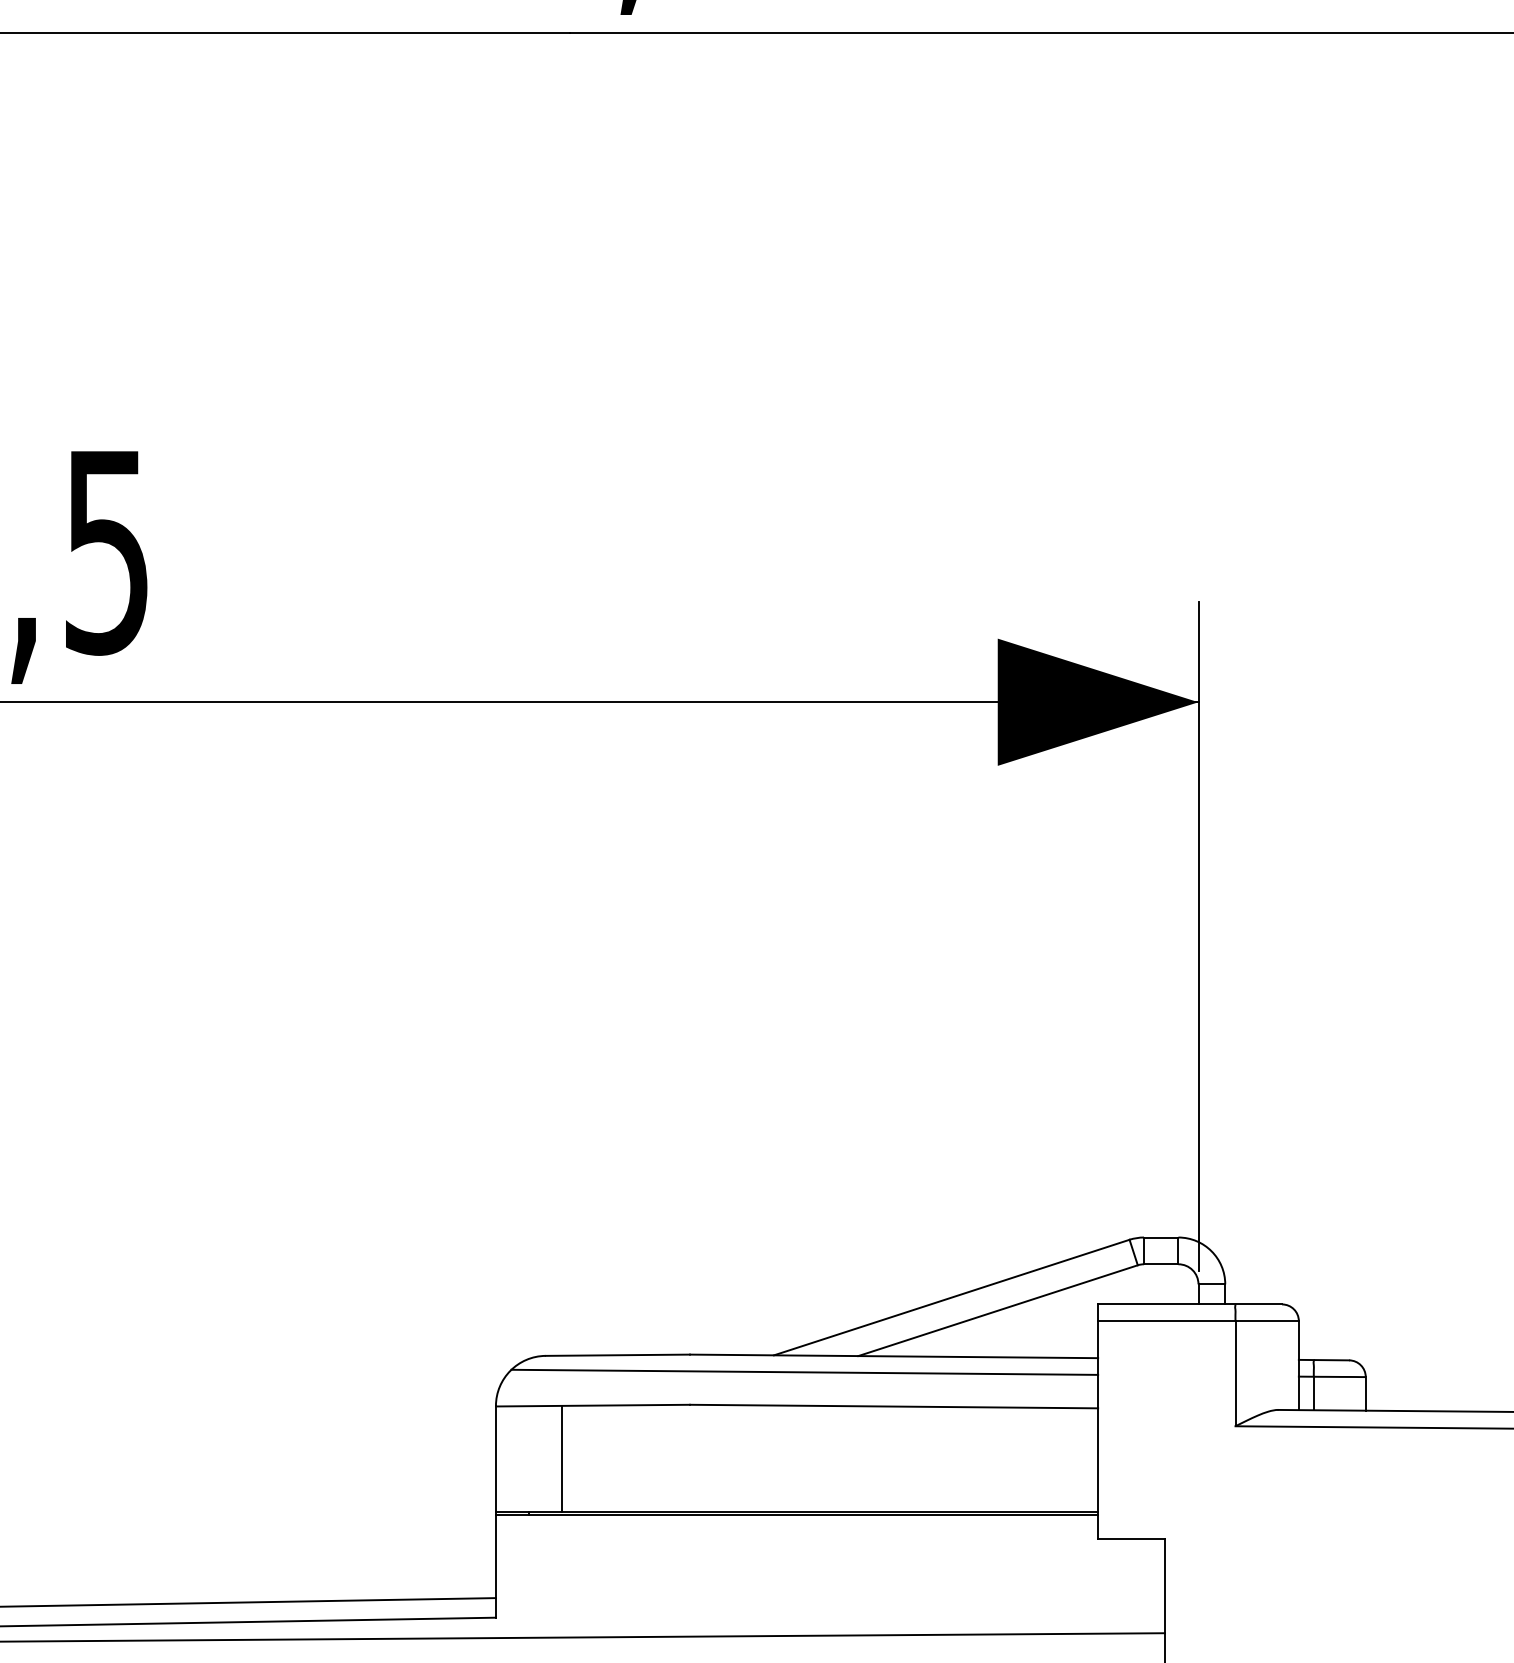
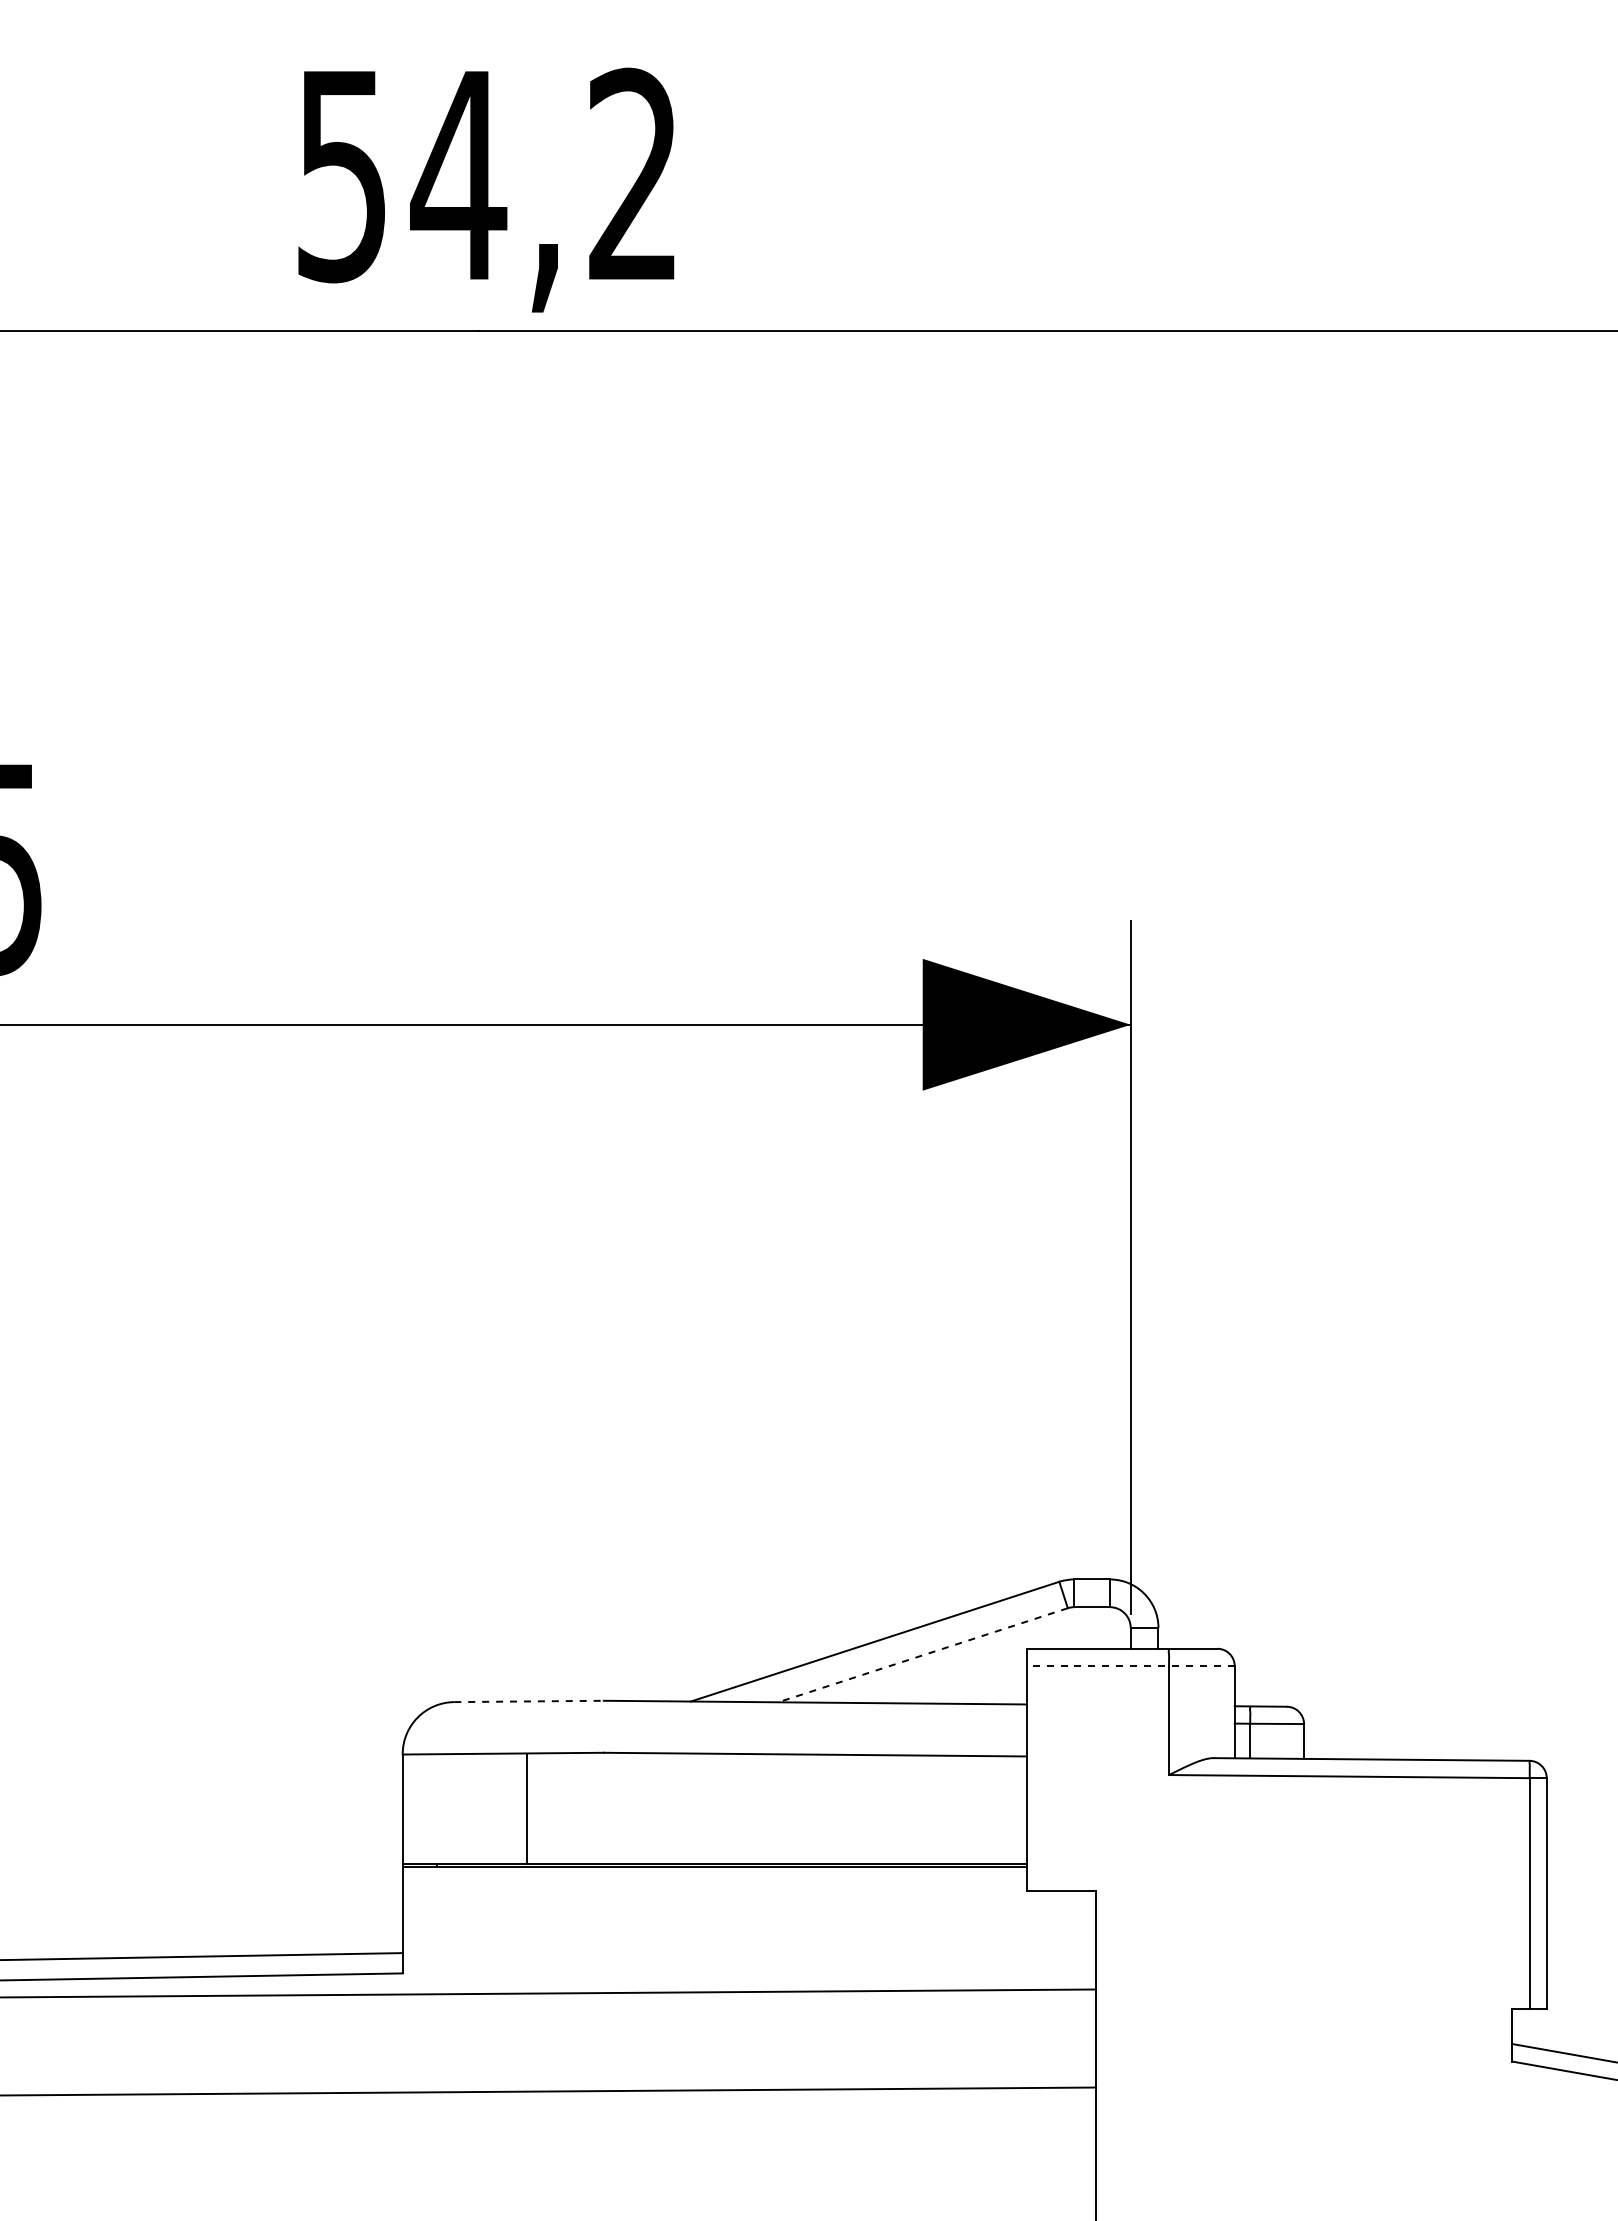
line: (997, 1310) -> (922, 1655), solid -> dashed
line: (1198, 1321) -> (1130, 1666), solid -> dashed
line: (618, 1355) -> (529, 1701), solid -> dashed
line: (804, 1371) -> (722, 1718), removed
line: (561, 1458) -> (526, 1808), moved

